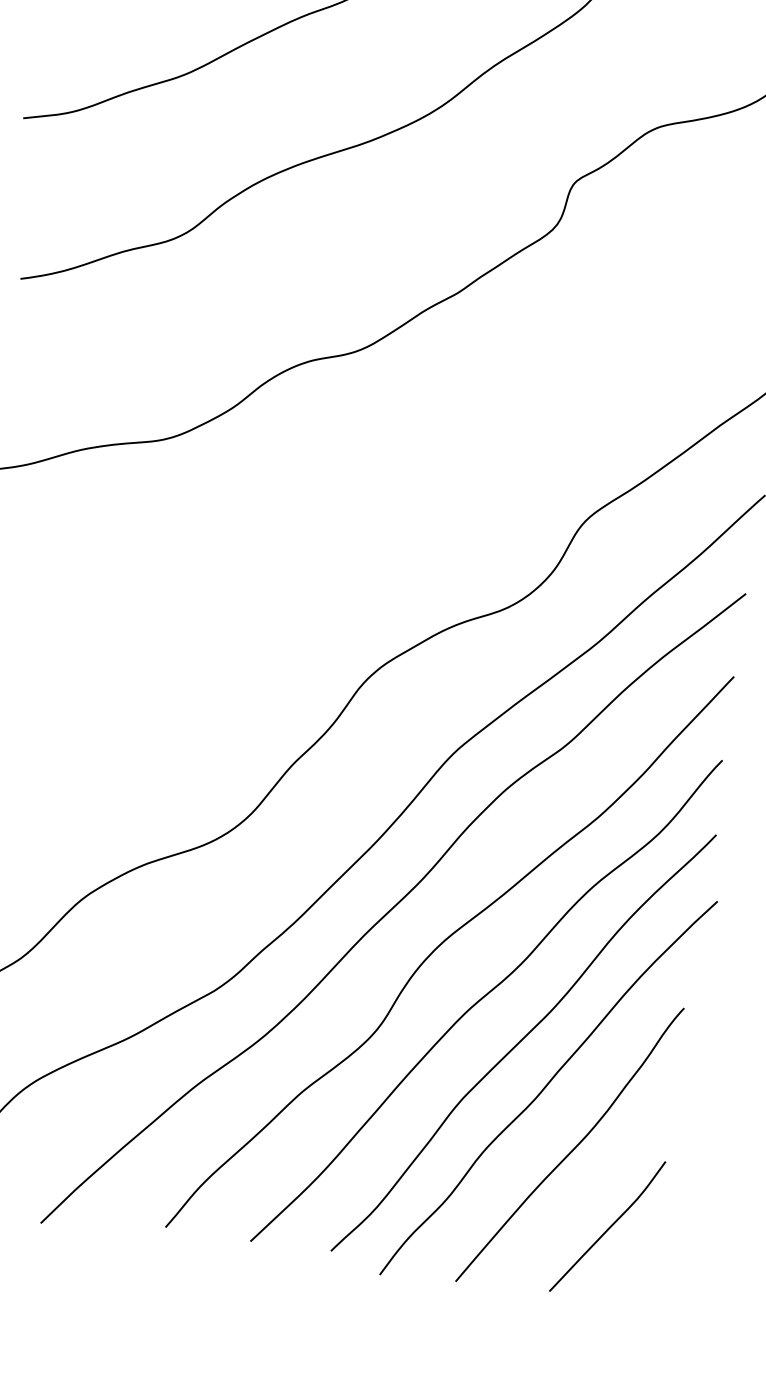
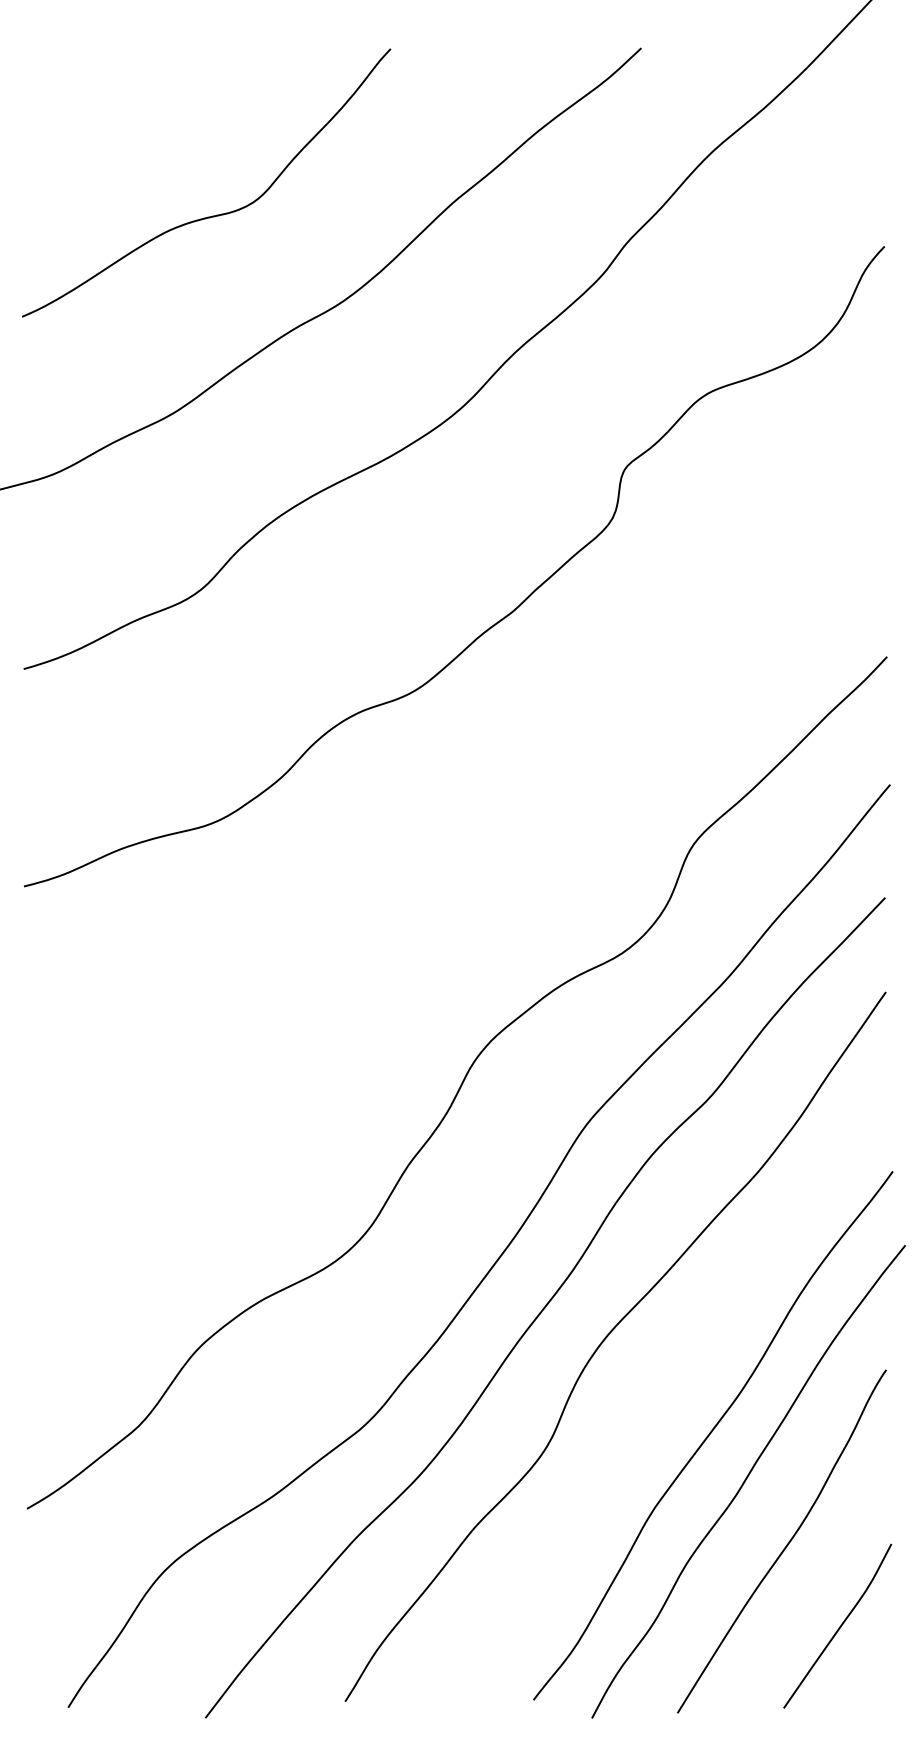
curve: (484, 998) -> (661, 1392), removed

